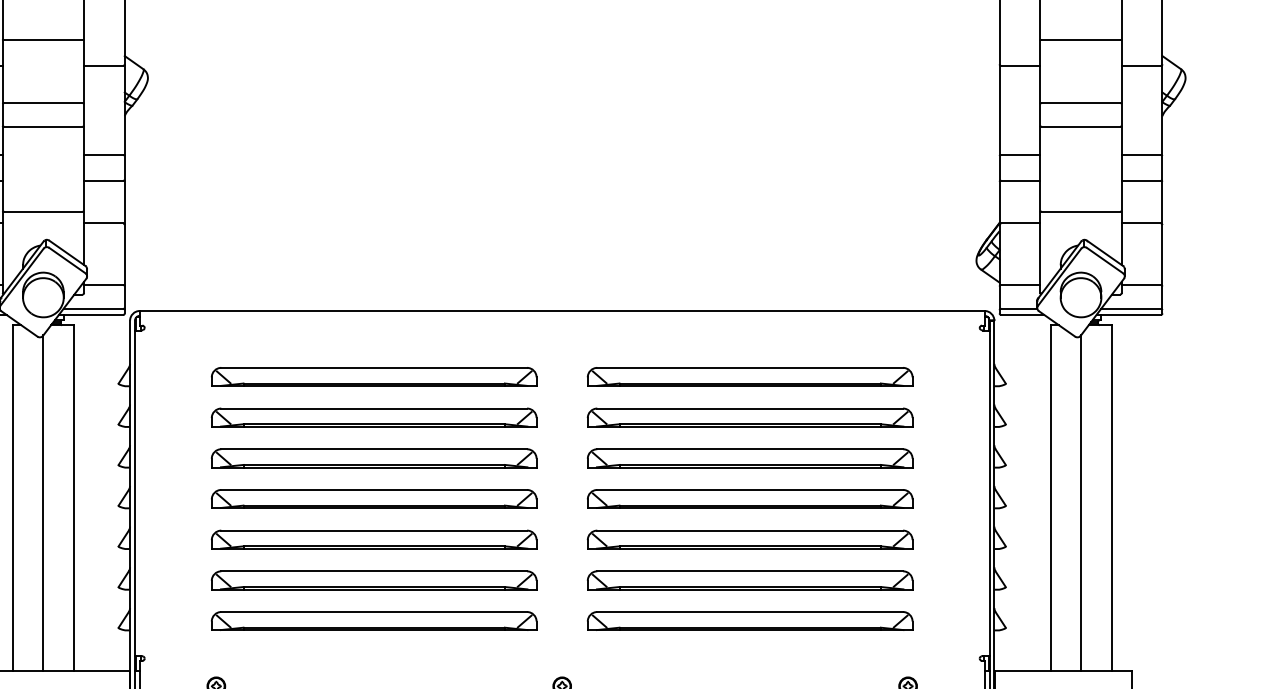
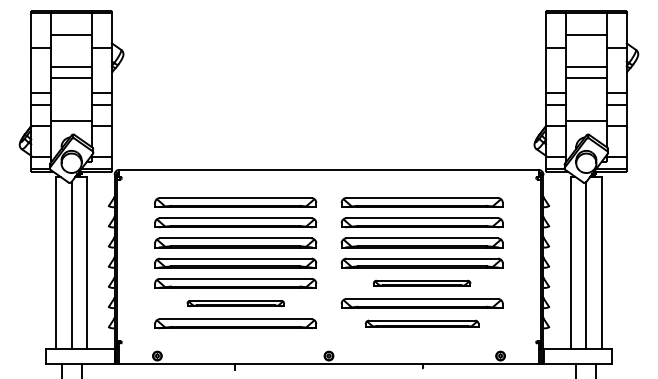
part: (748, 540) -> (421, 283), size x0.6
part: (373, 580) -> (235, 303), size x0.6
part: (748, 620) -> (421, 323), size x0.7

